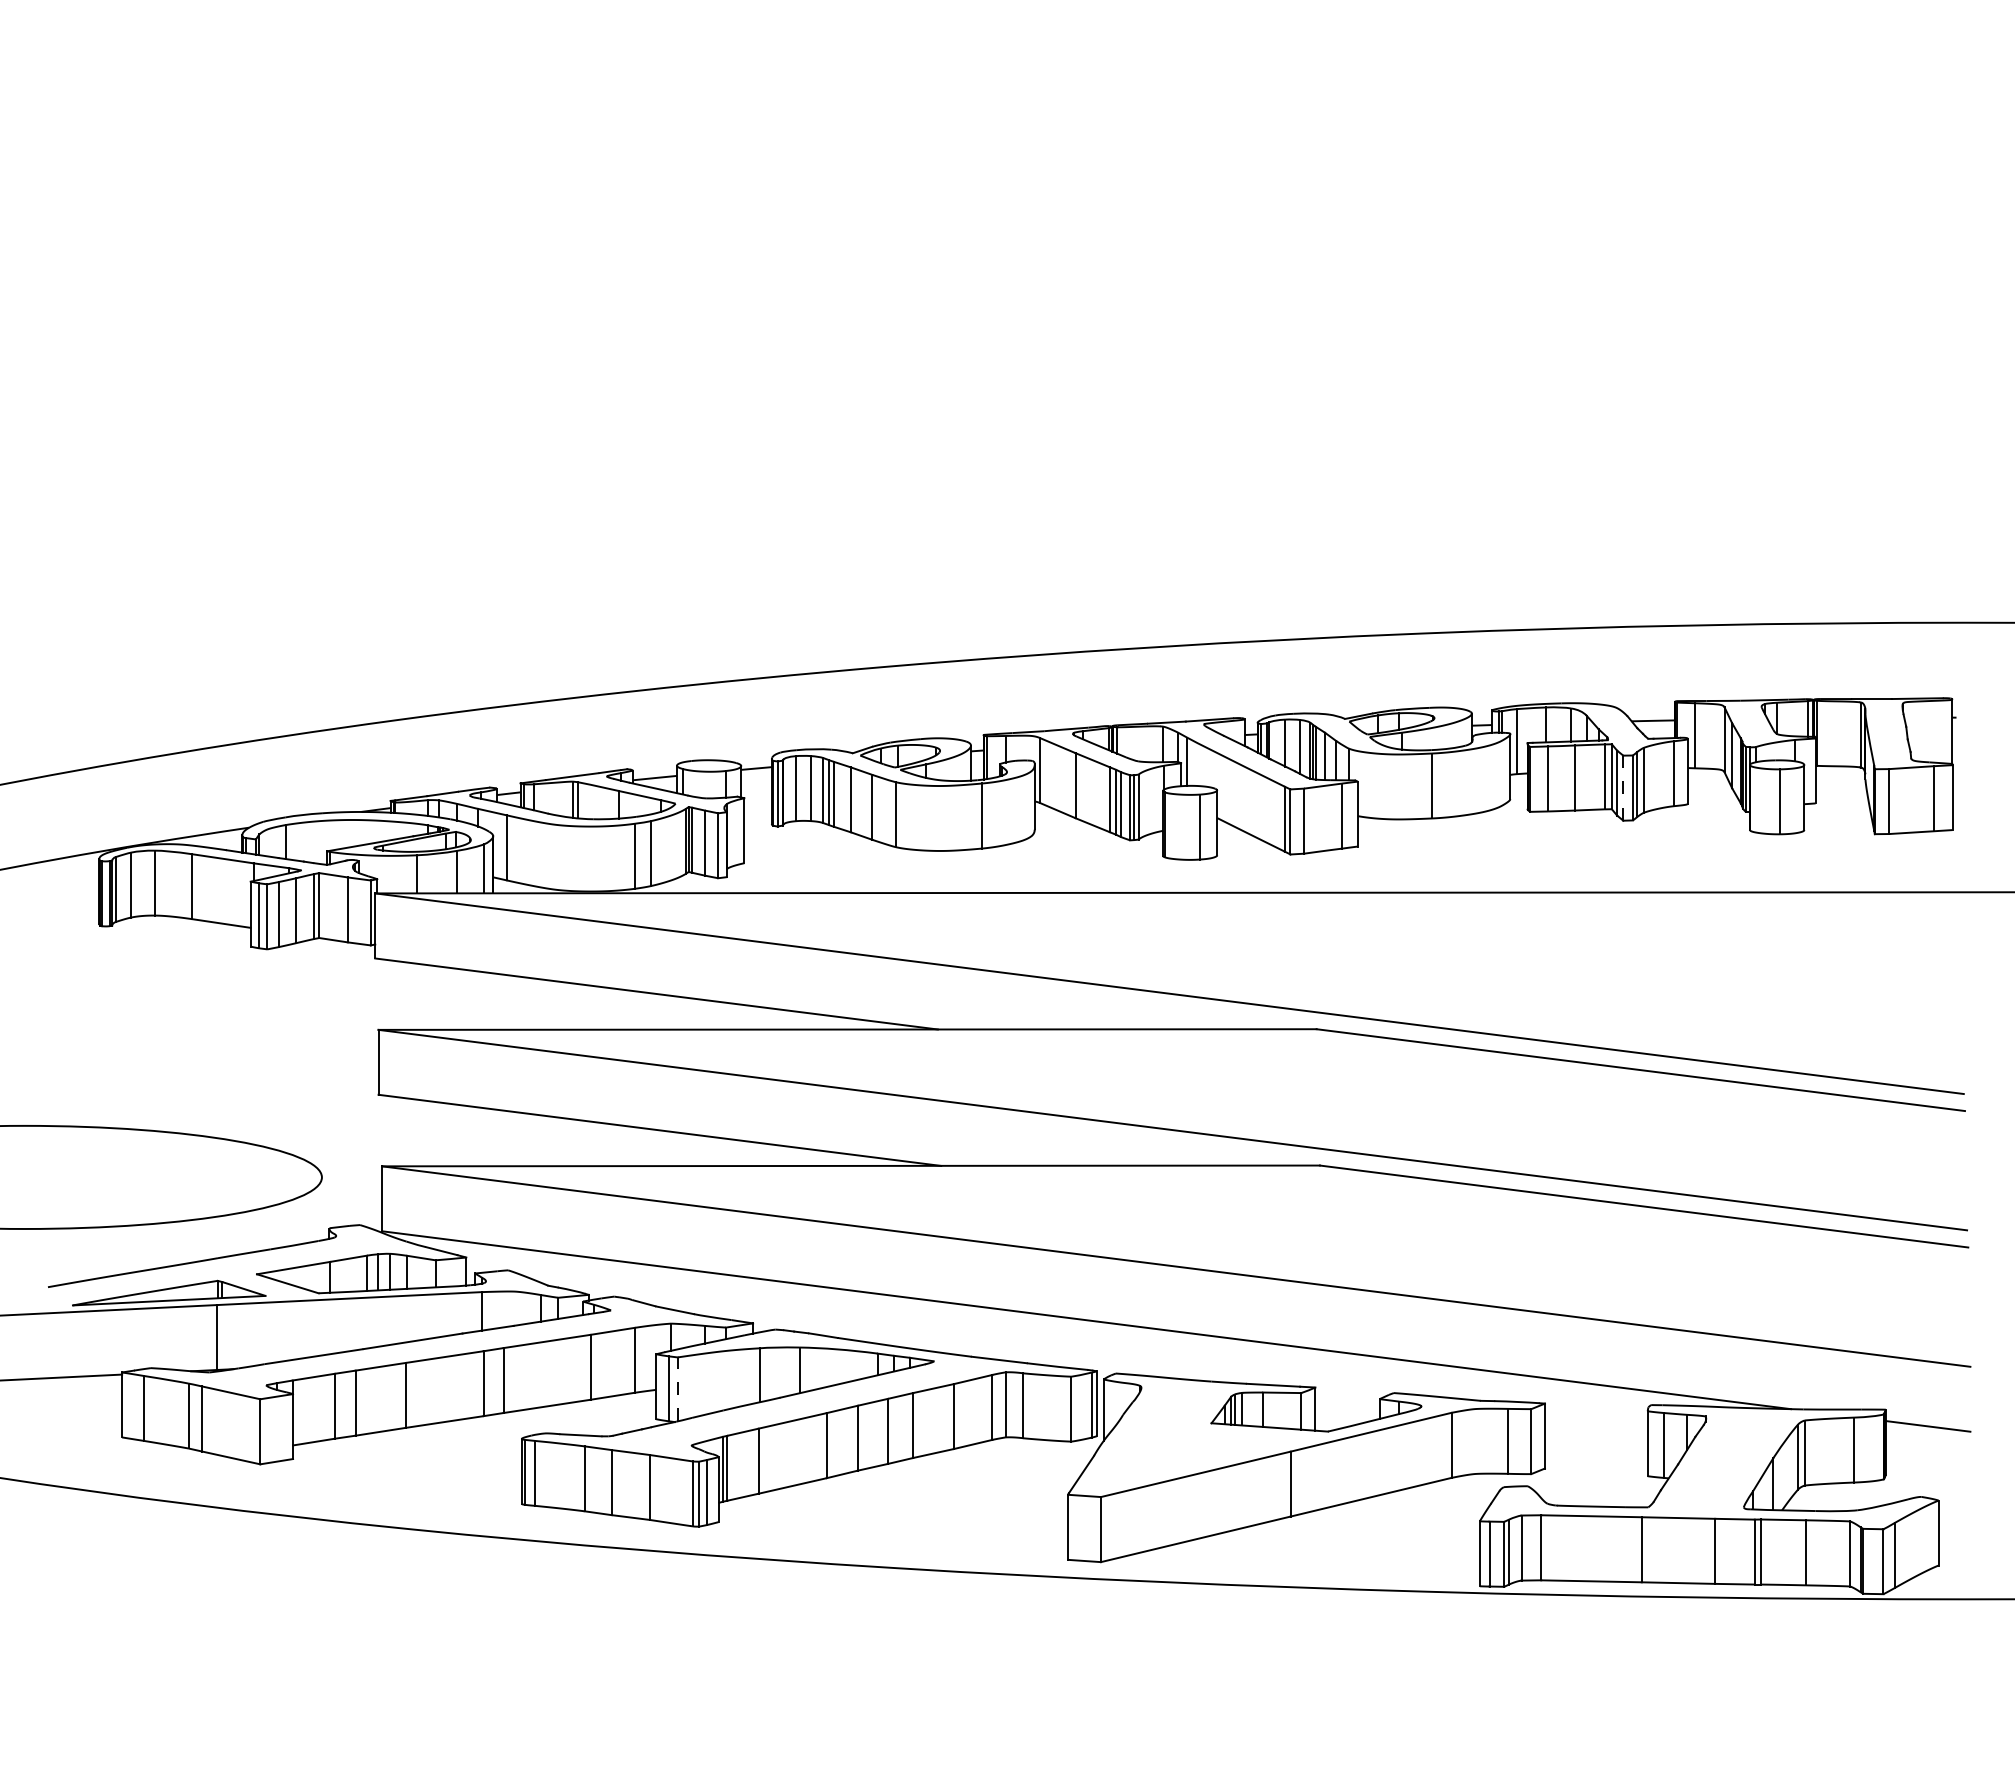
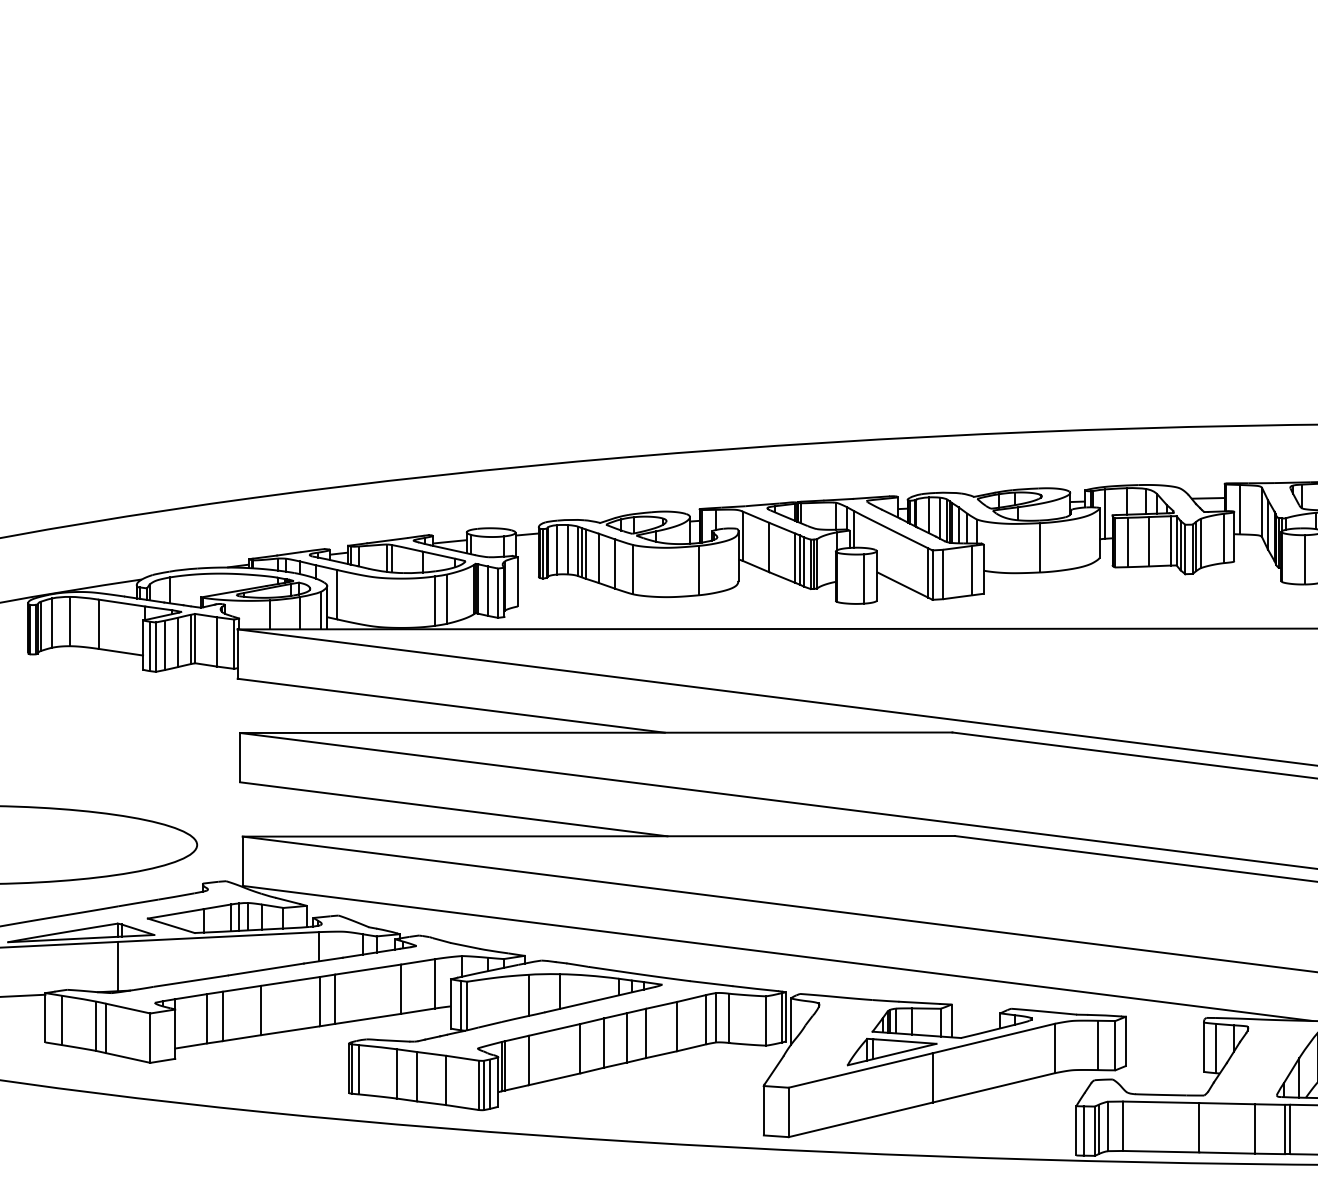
line: (1623, 788) -> (1185, 549), dashed -> solid
line: (677, 1388) -> (467, 1005), dashed -> solid
part: (1236, 1449) -> (891, 1051), added

